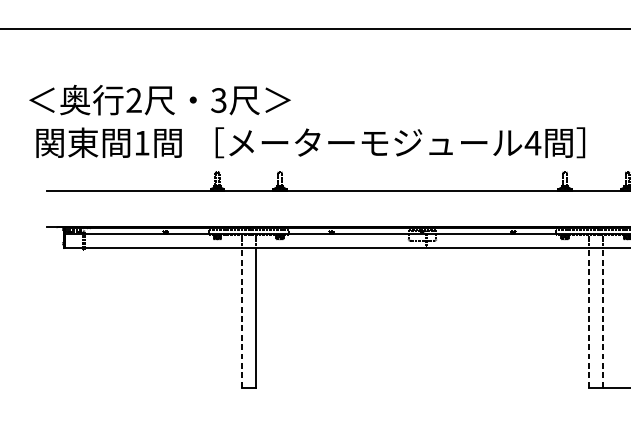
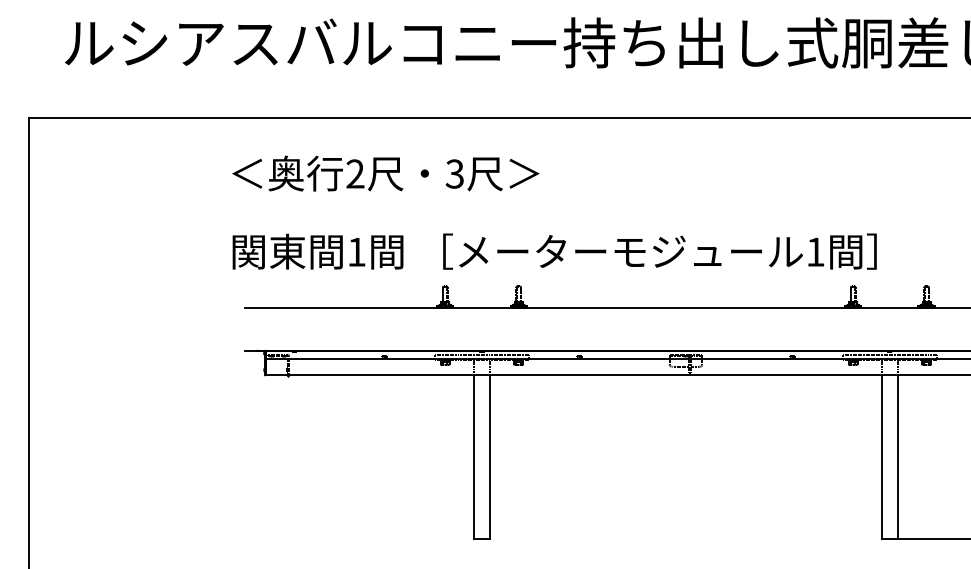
text: (159, 100) -> (385, 173), moved
text: (532, 142) -> (815, 251), 4 -> 1
line: (241, 318) -> (473, 457), dashed -> solid
line: (589, 318) -> (881, 457), dashed -> solid
line: (603, 318) -> (898, 457), dashed -> solid

